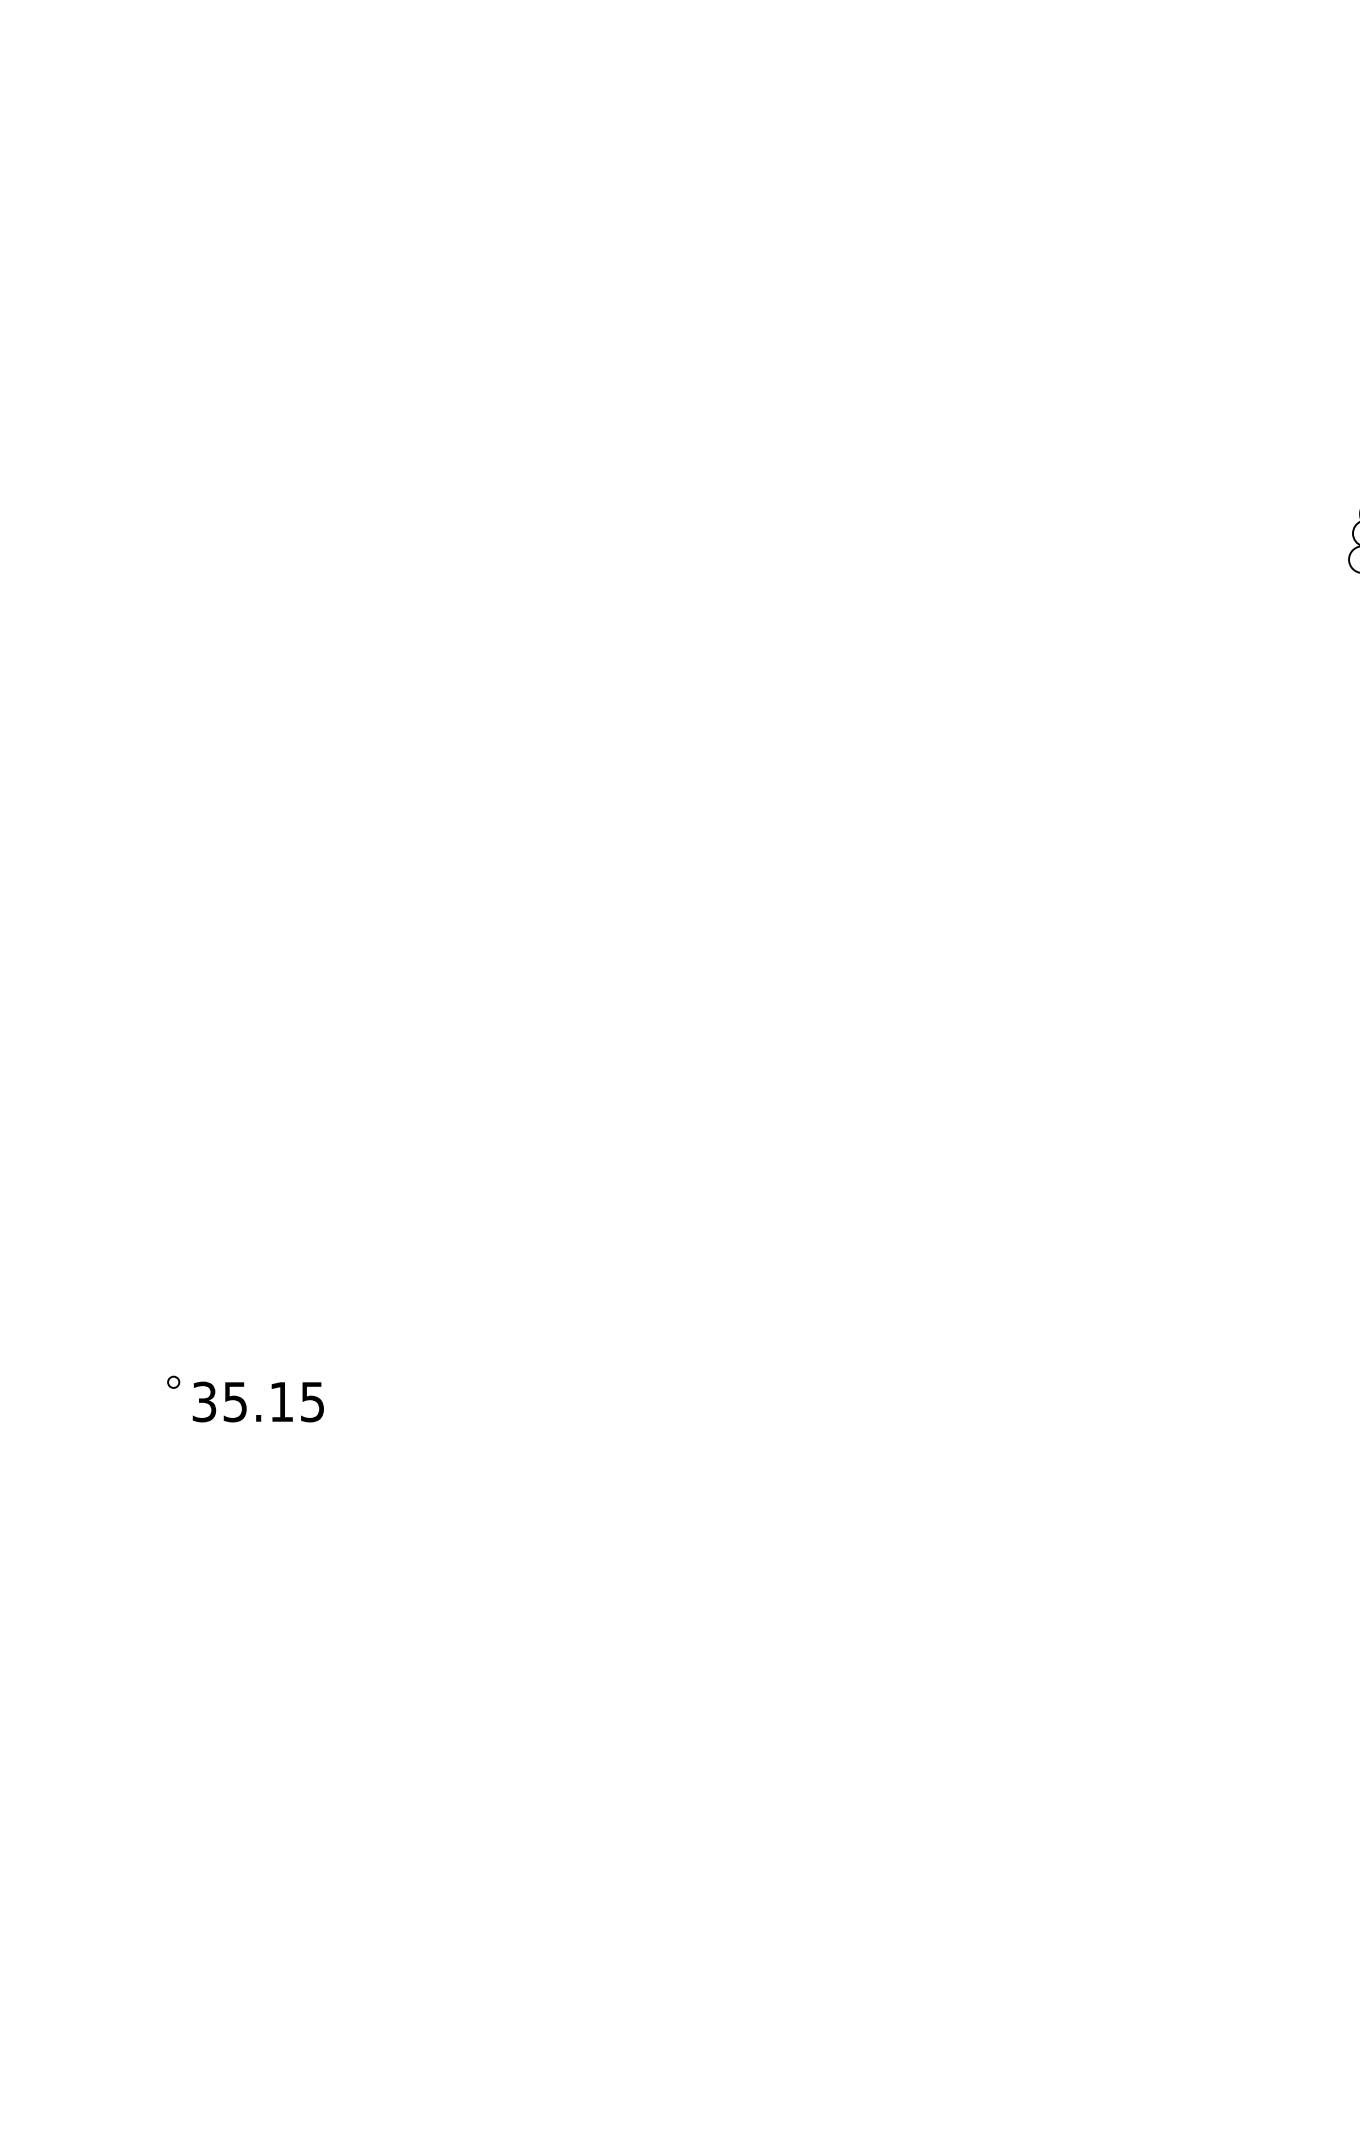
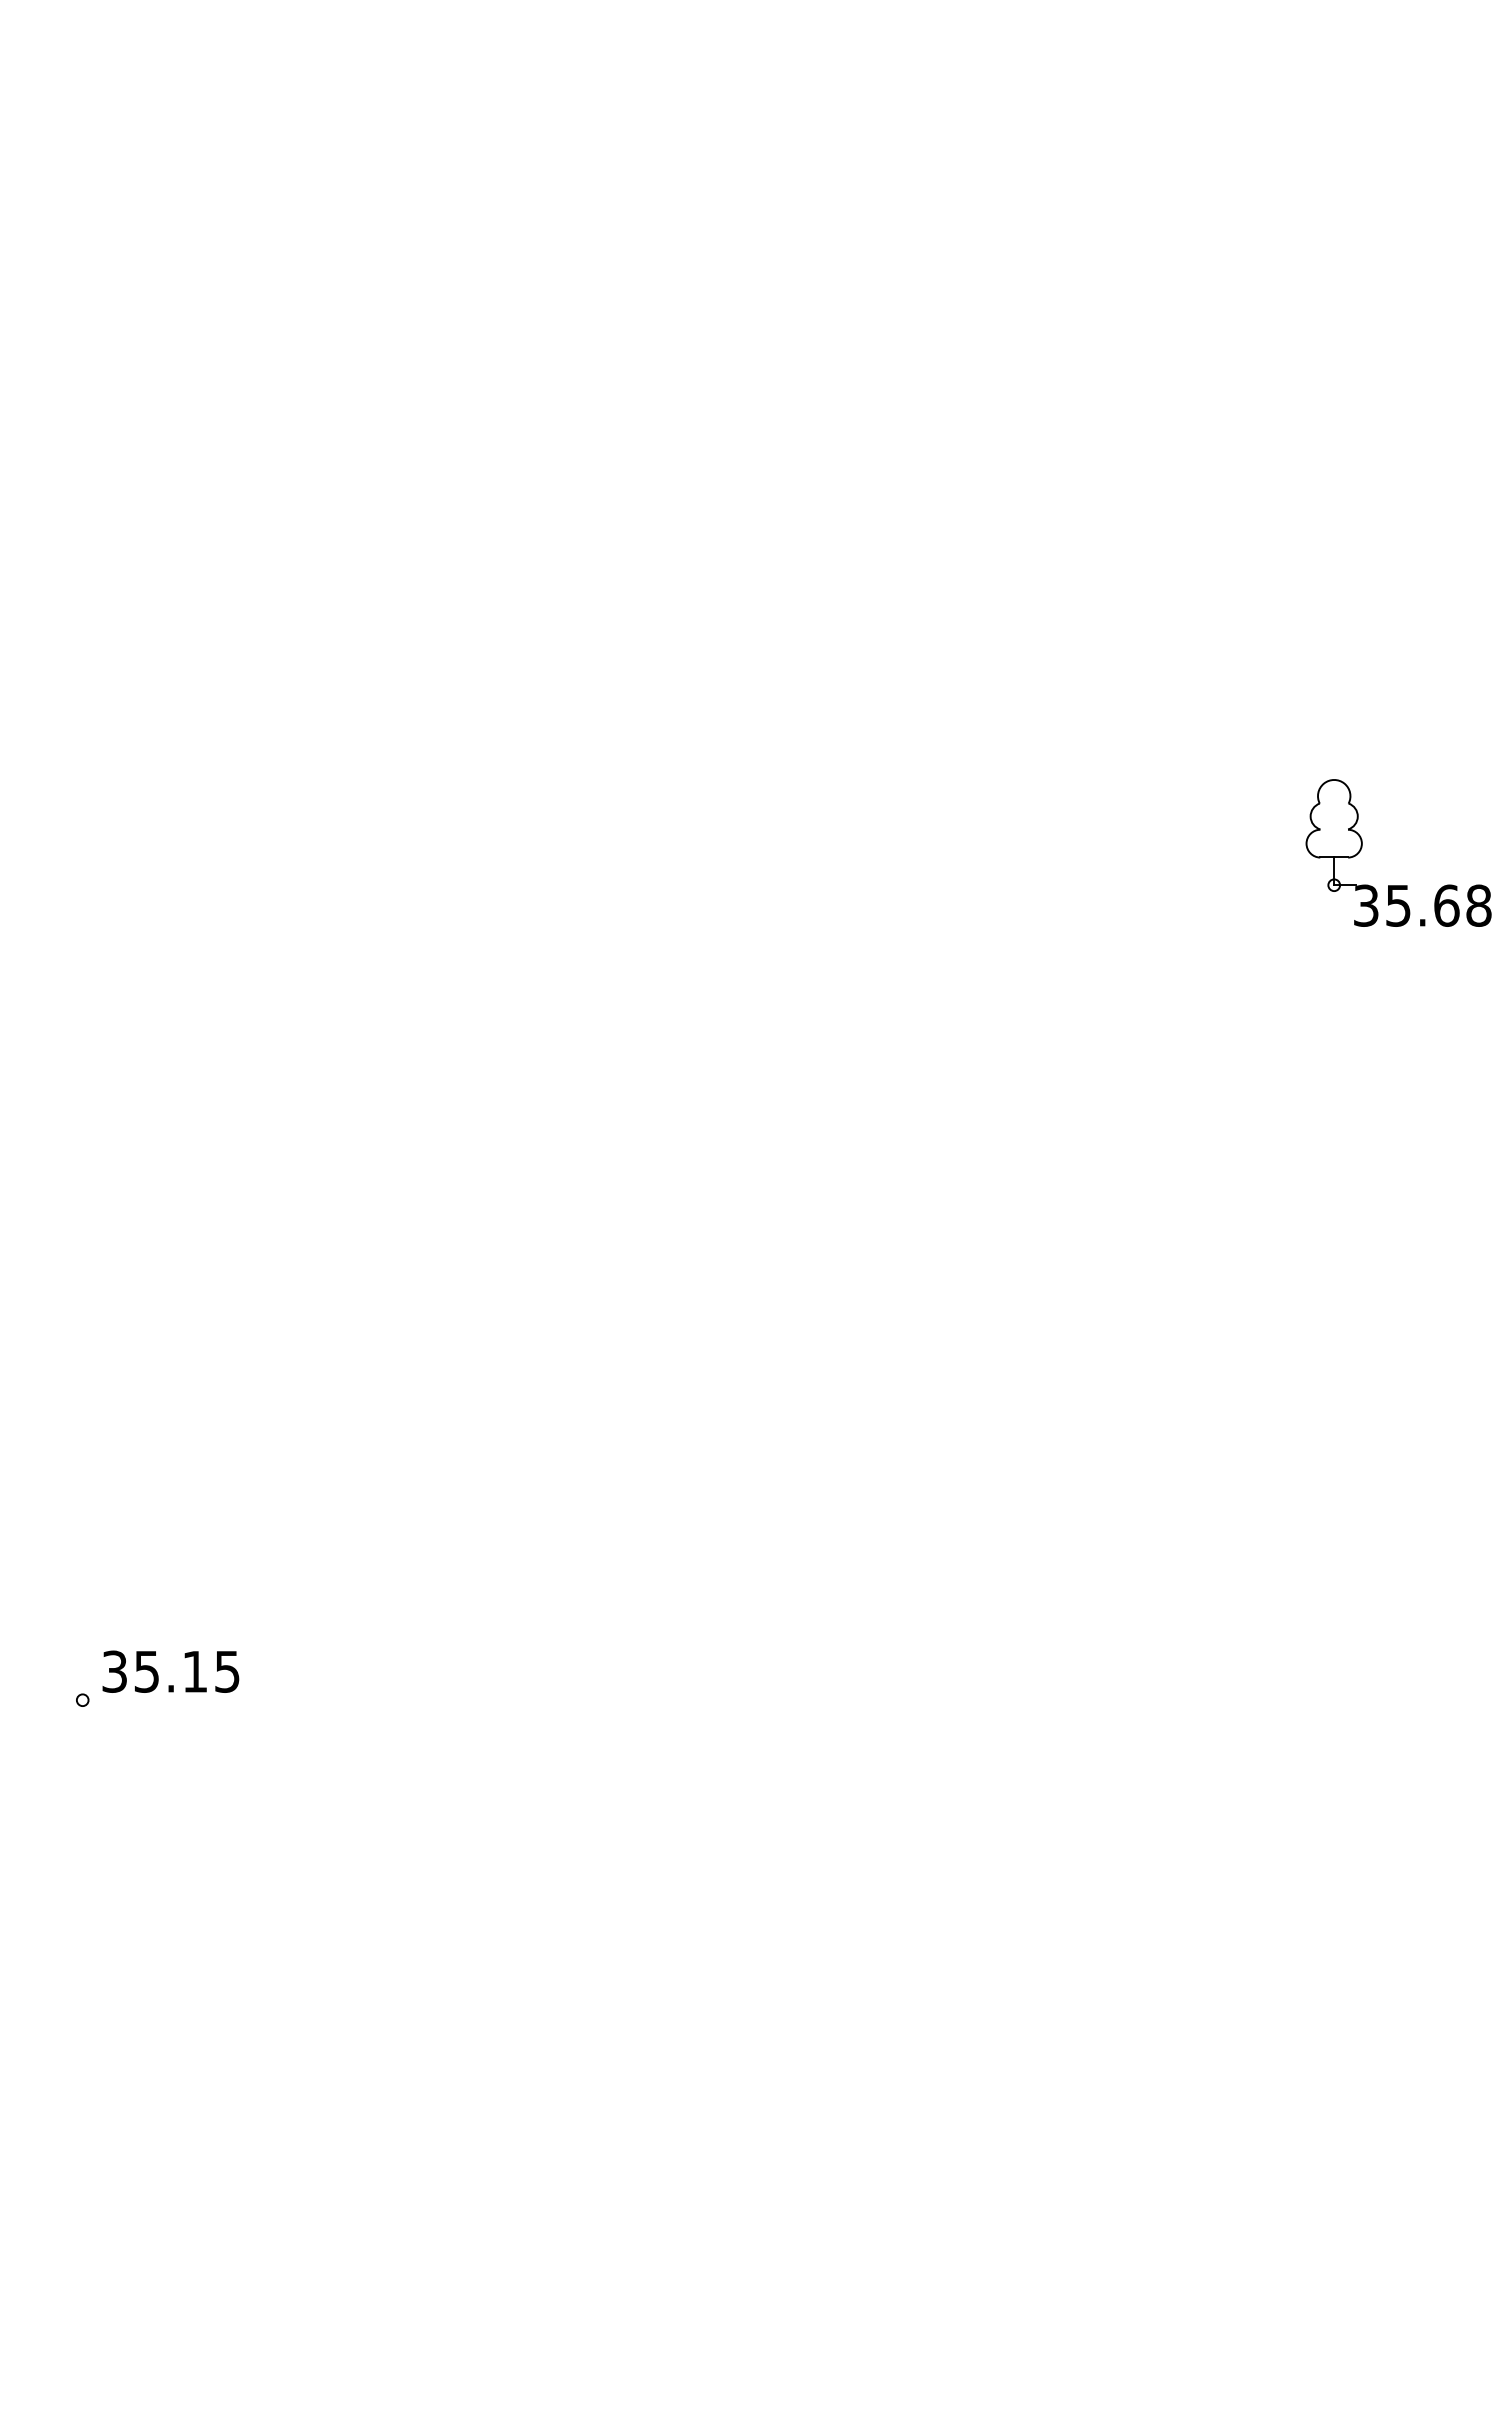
text: (257, 1401) -> (170, 1671), moved

